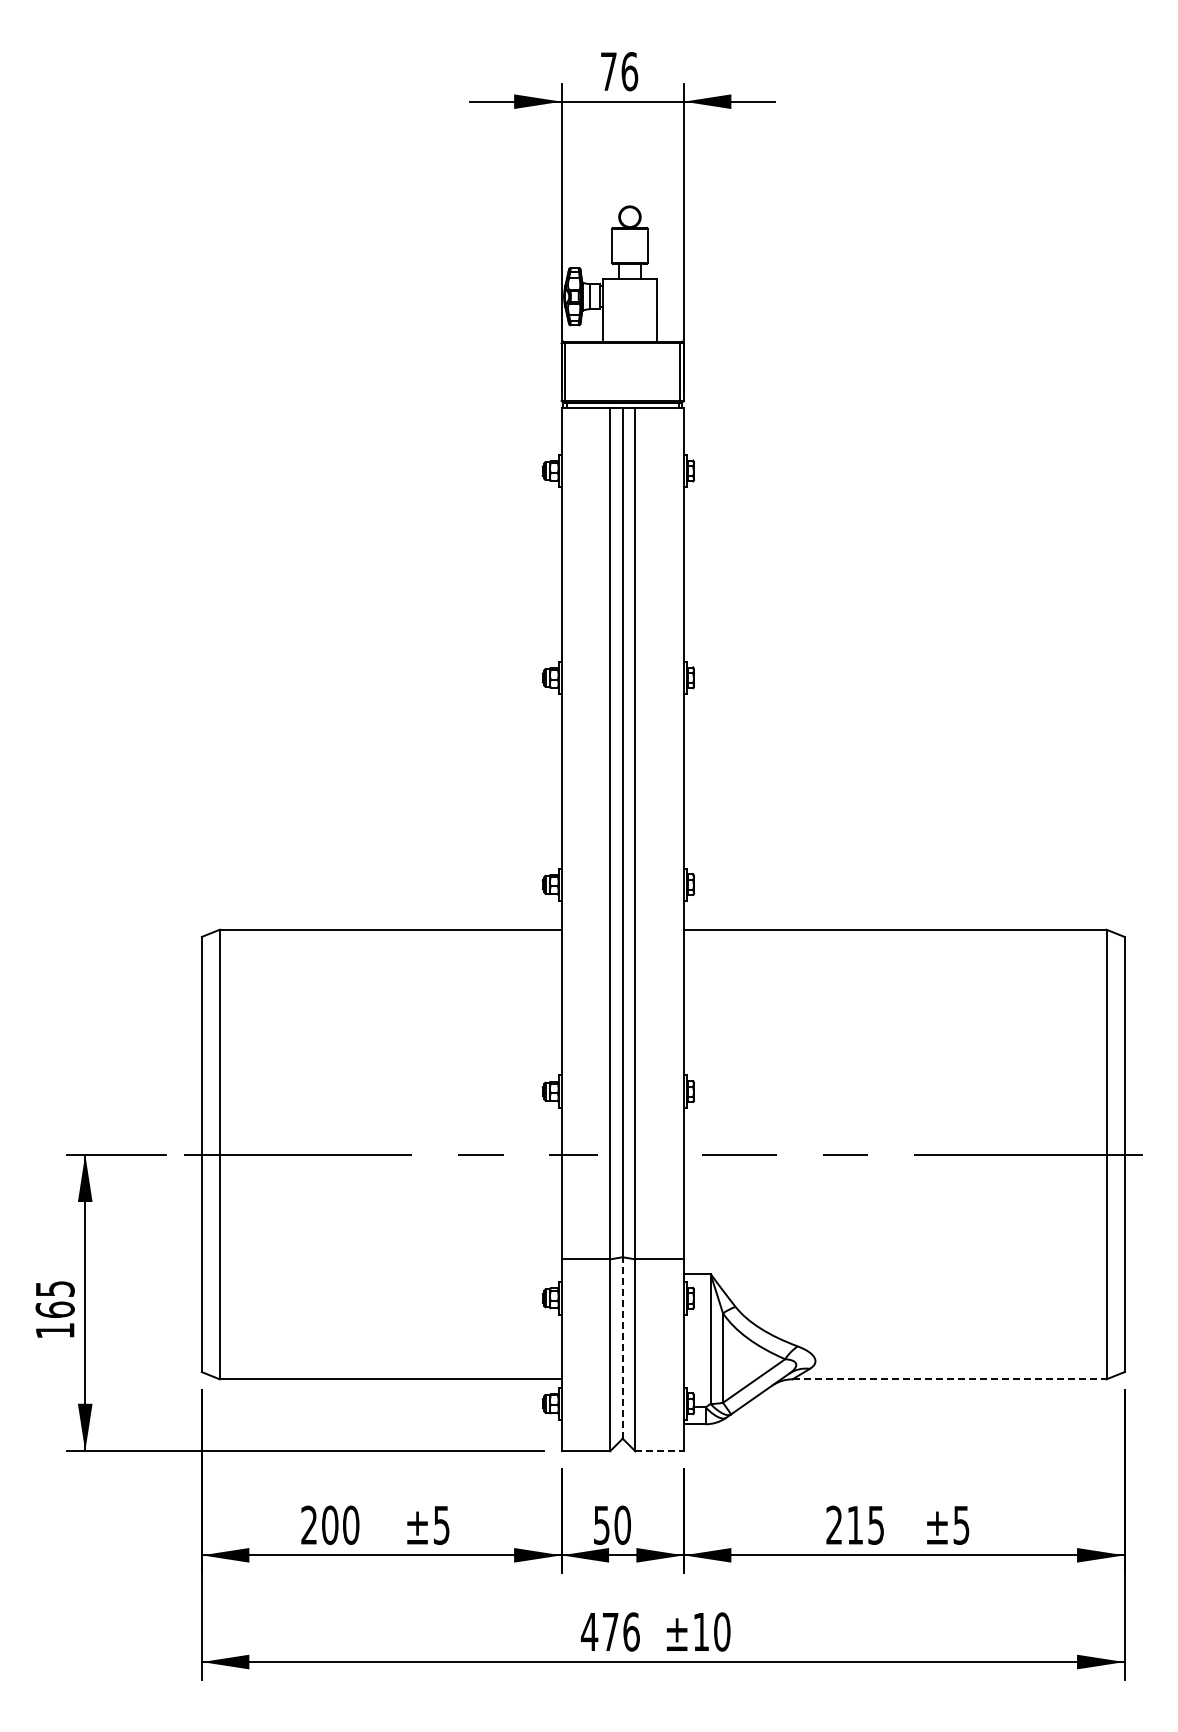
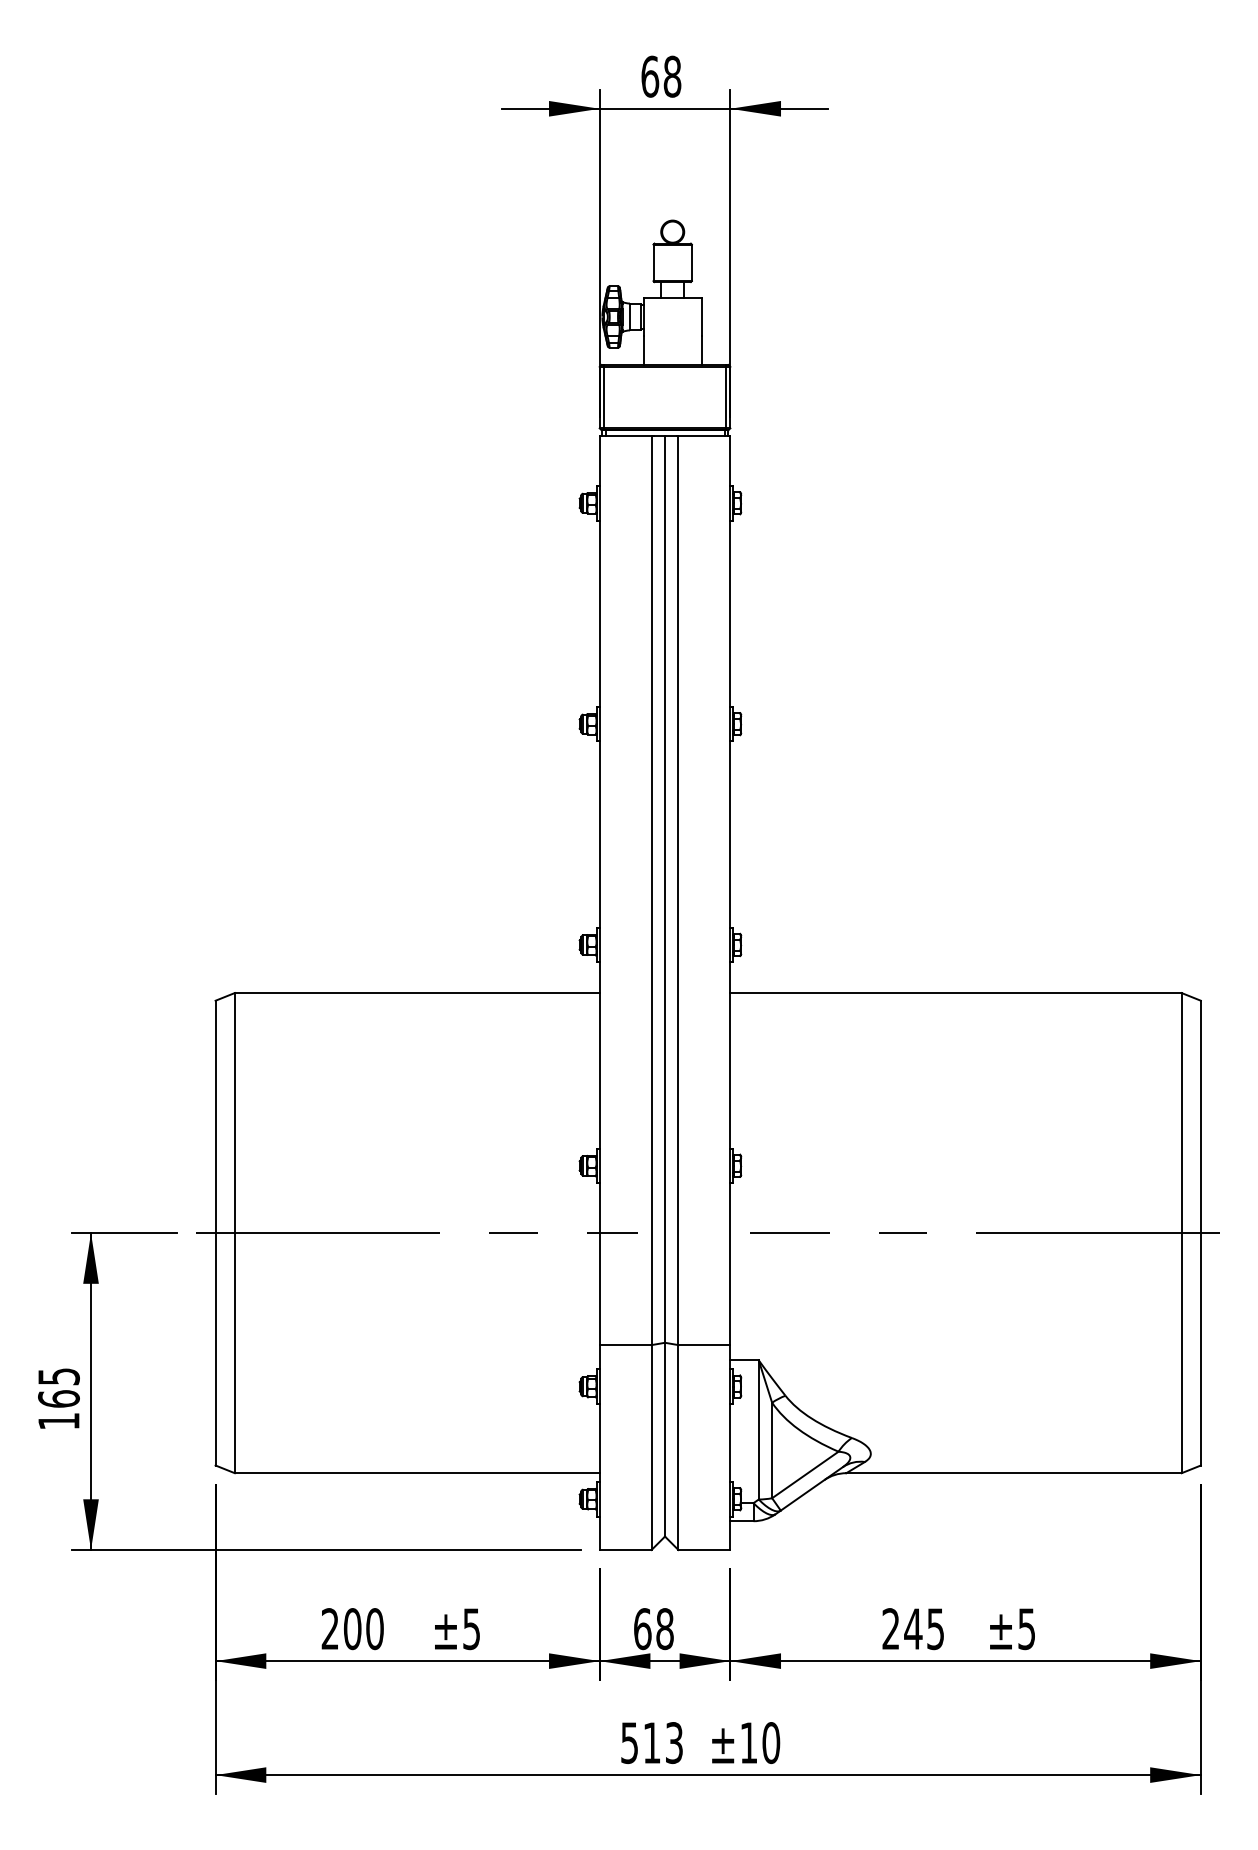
text: (619, 71) -> (661, 76), 76 -> 68
line: (622, 1347) -> (664, 1439), dashed -> solid
line: (949, 1379) -> (1013, 1473), dashed -> solid
line: (660, 1451) -> (705, 1550), dashed -> solid
text: (611, 1524) -> (653, 1628), 50 -> 68
text: (854, 1525) -> (912, 1629), 215 -> 245
text: (609, 1631) -> (650, 1742), 476 -> 513

